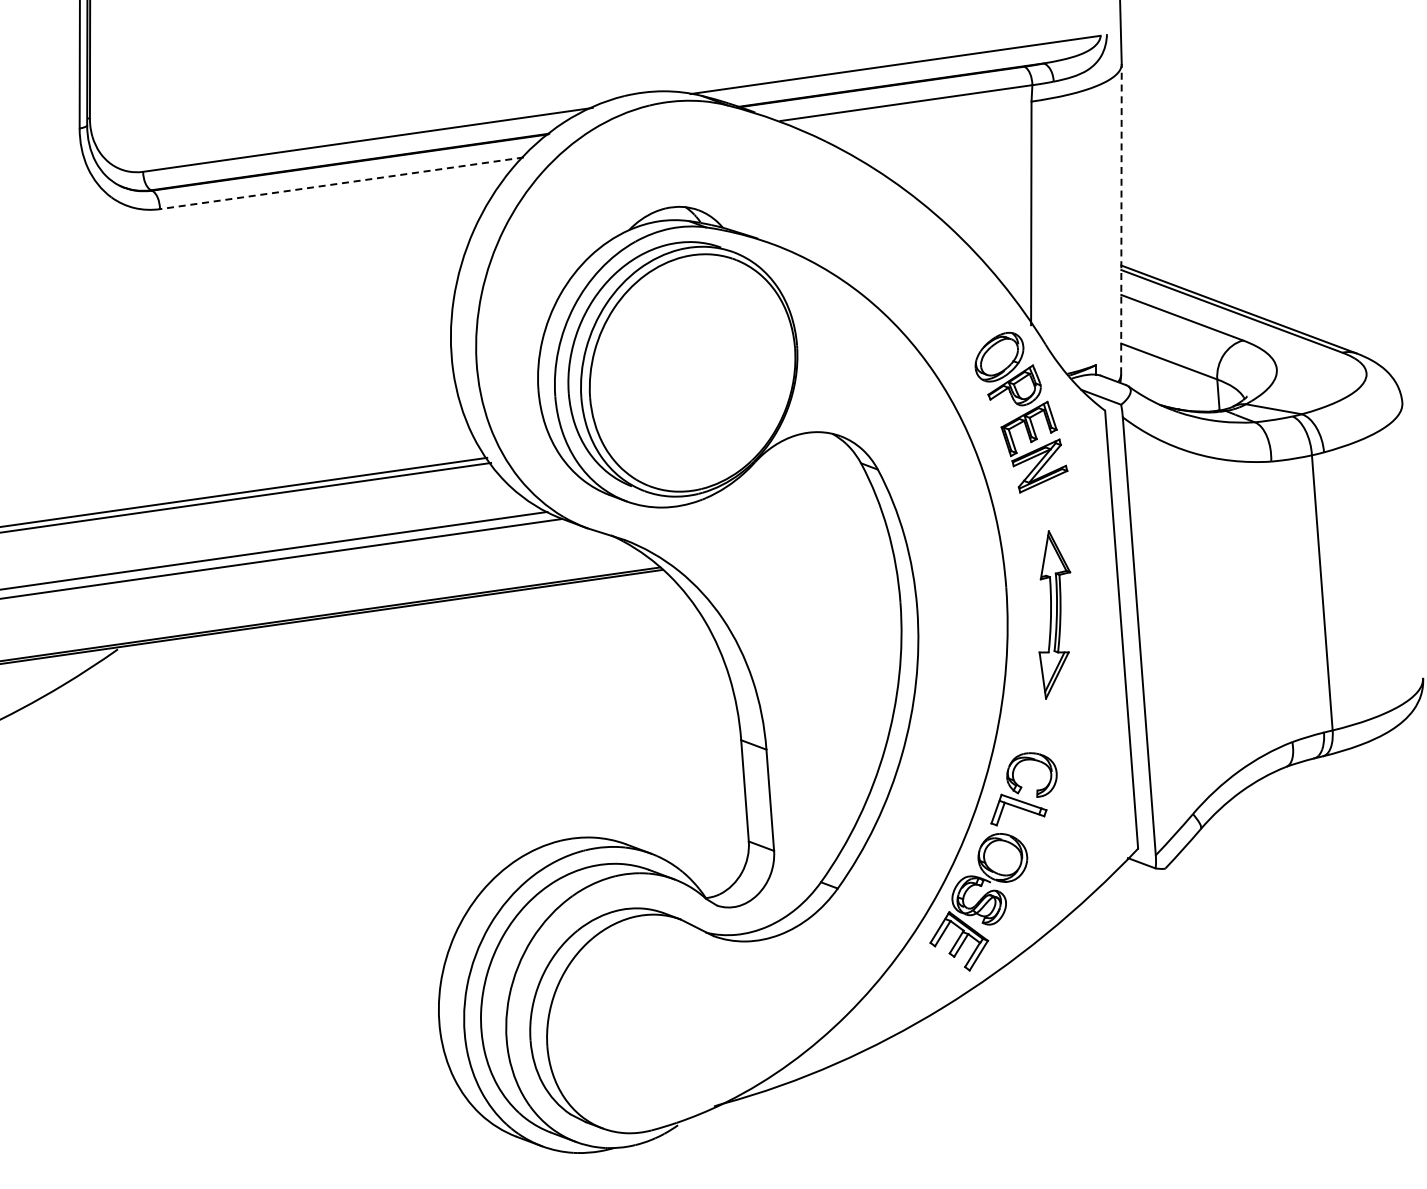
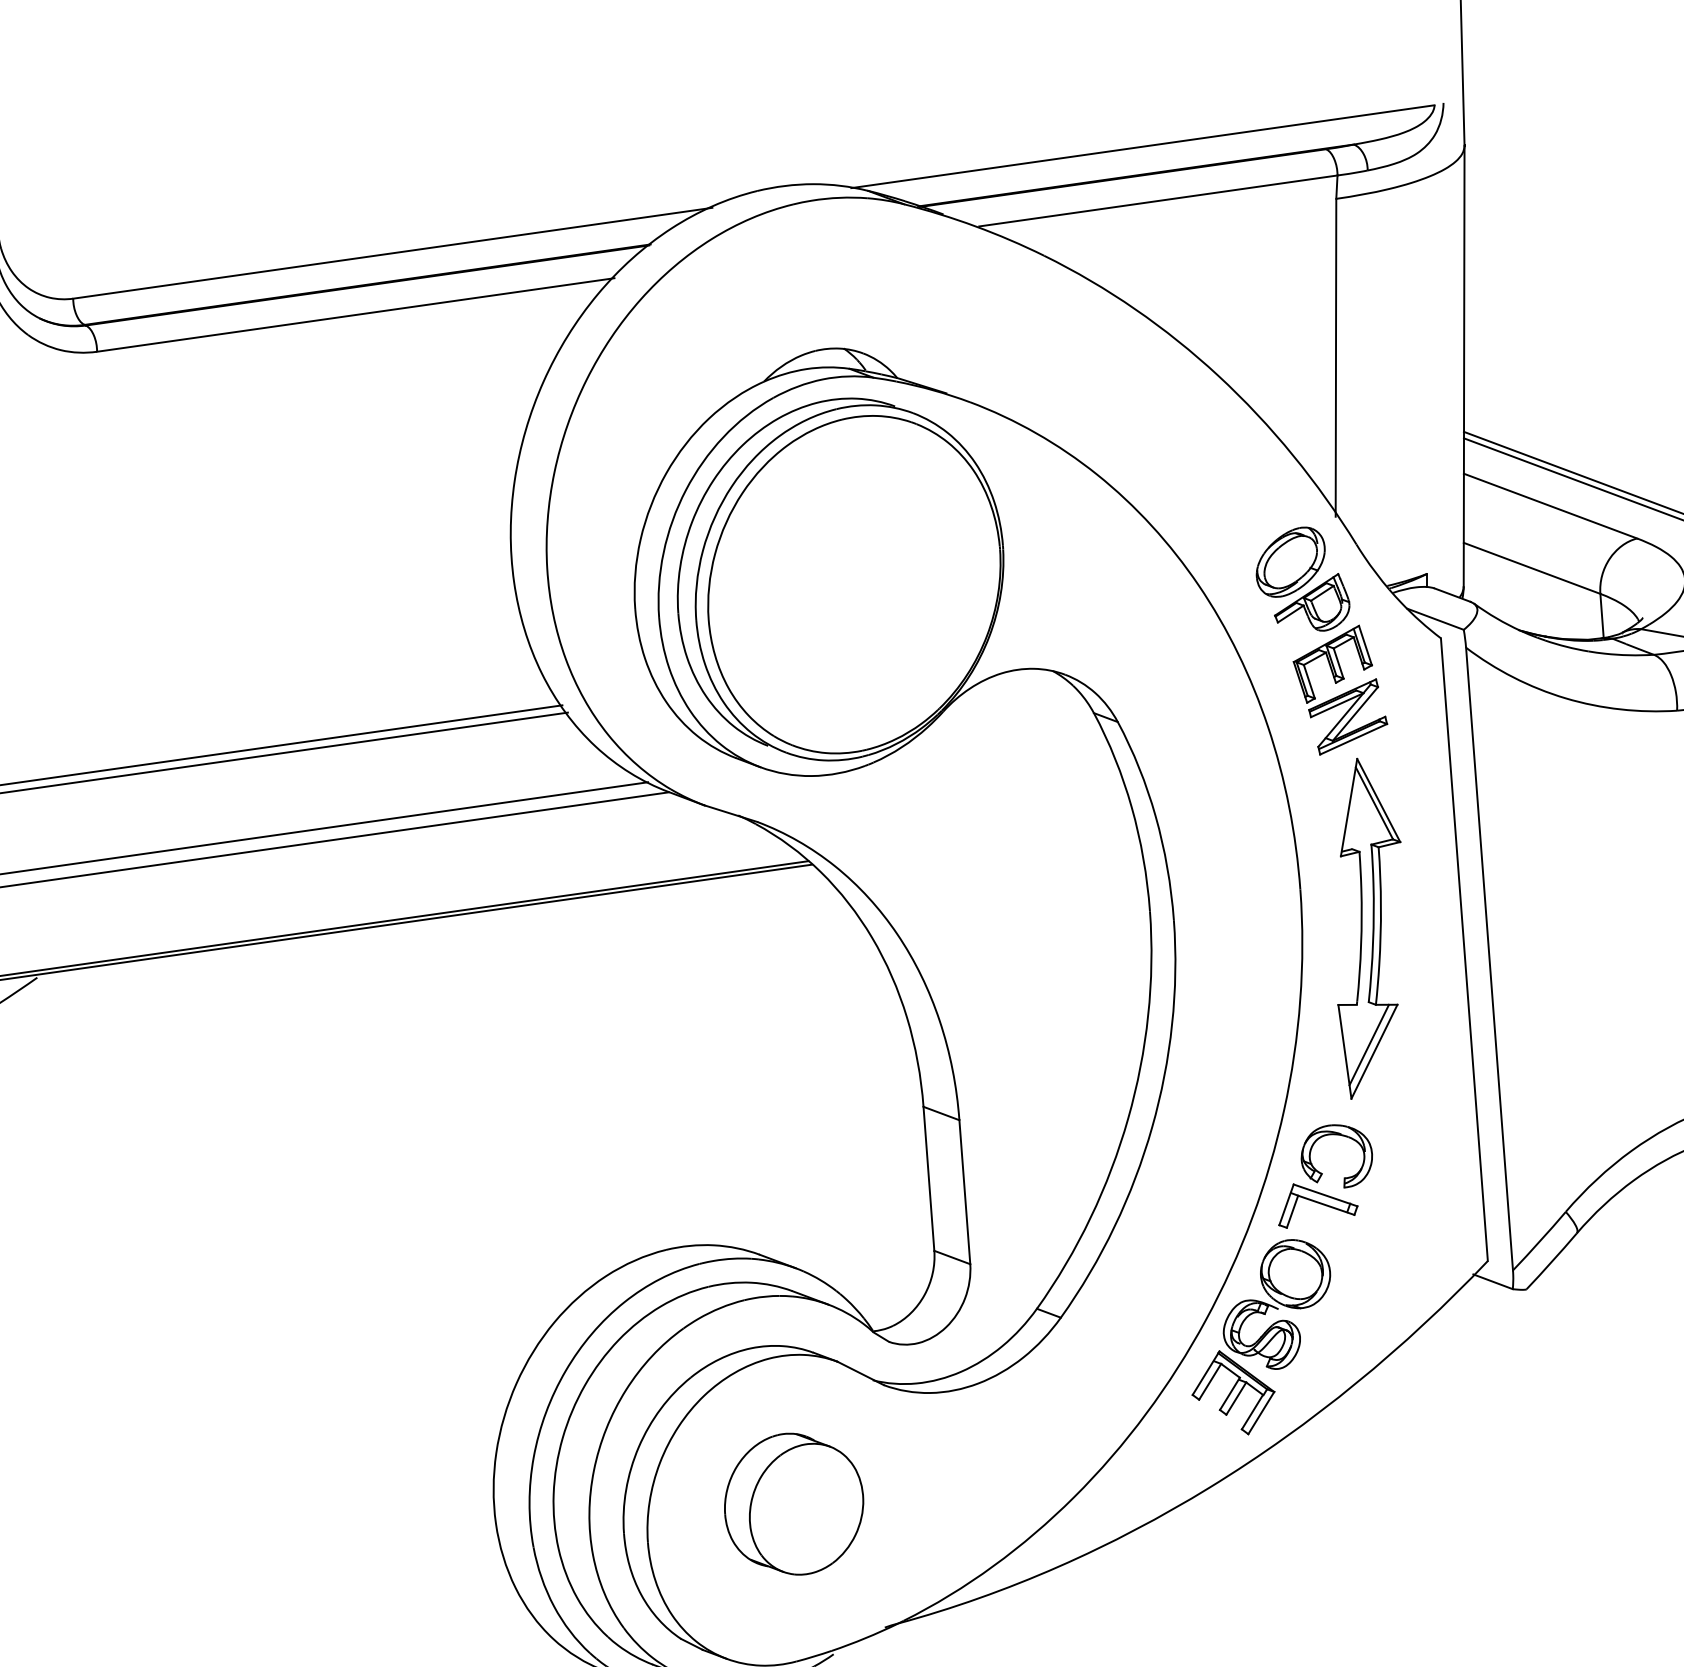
line: (341, 183) -> (355, 315), dashed -> solid
line: (1121, 218) -> (1464, 365), dashed -> solid
part: (1054, 614) -> (1368, 928), size x1.43
part: (649, 1019) -> (793, 1503), added

